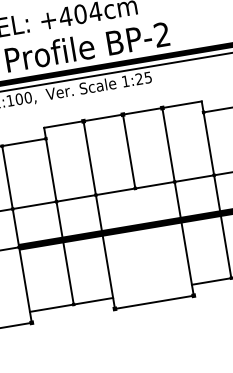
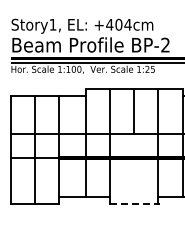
line: (154, 302) -> (134, 204), solid -> dashed

